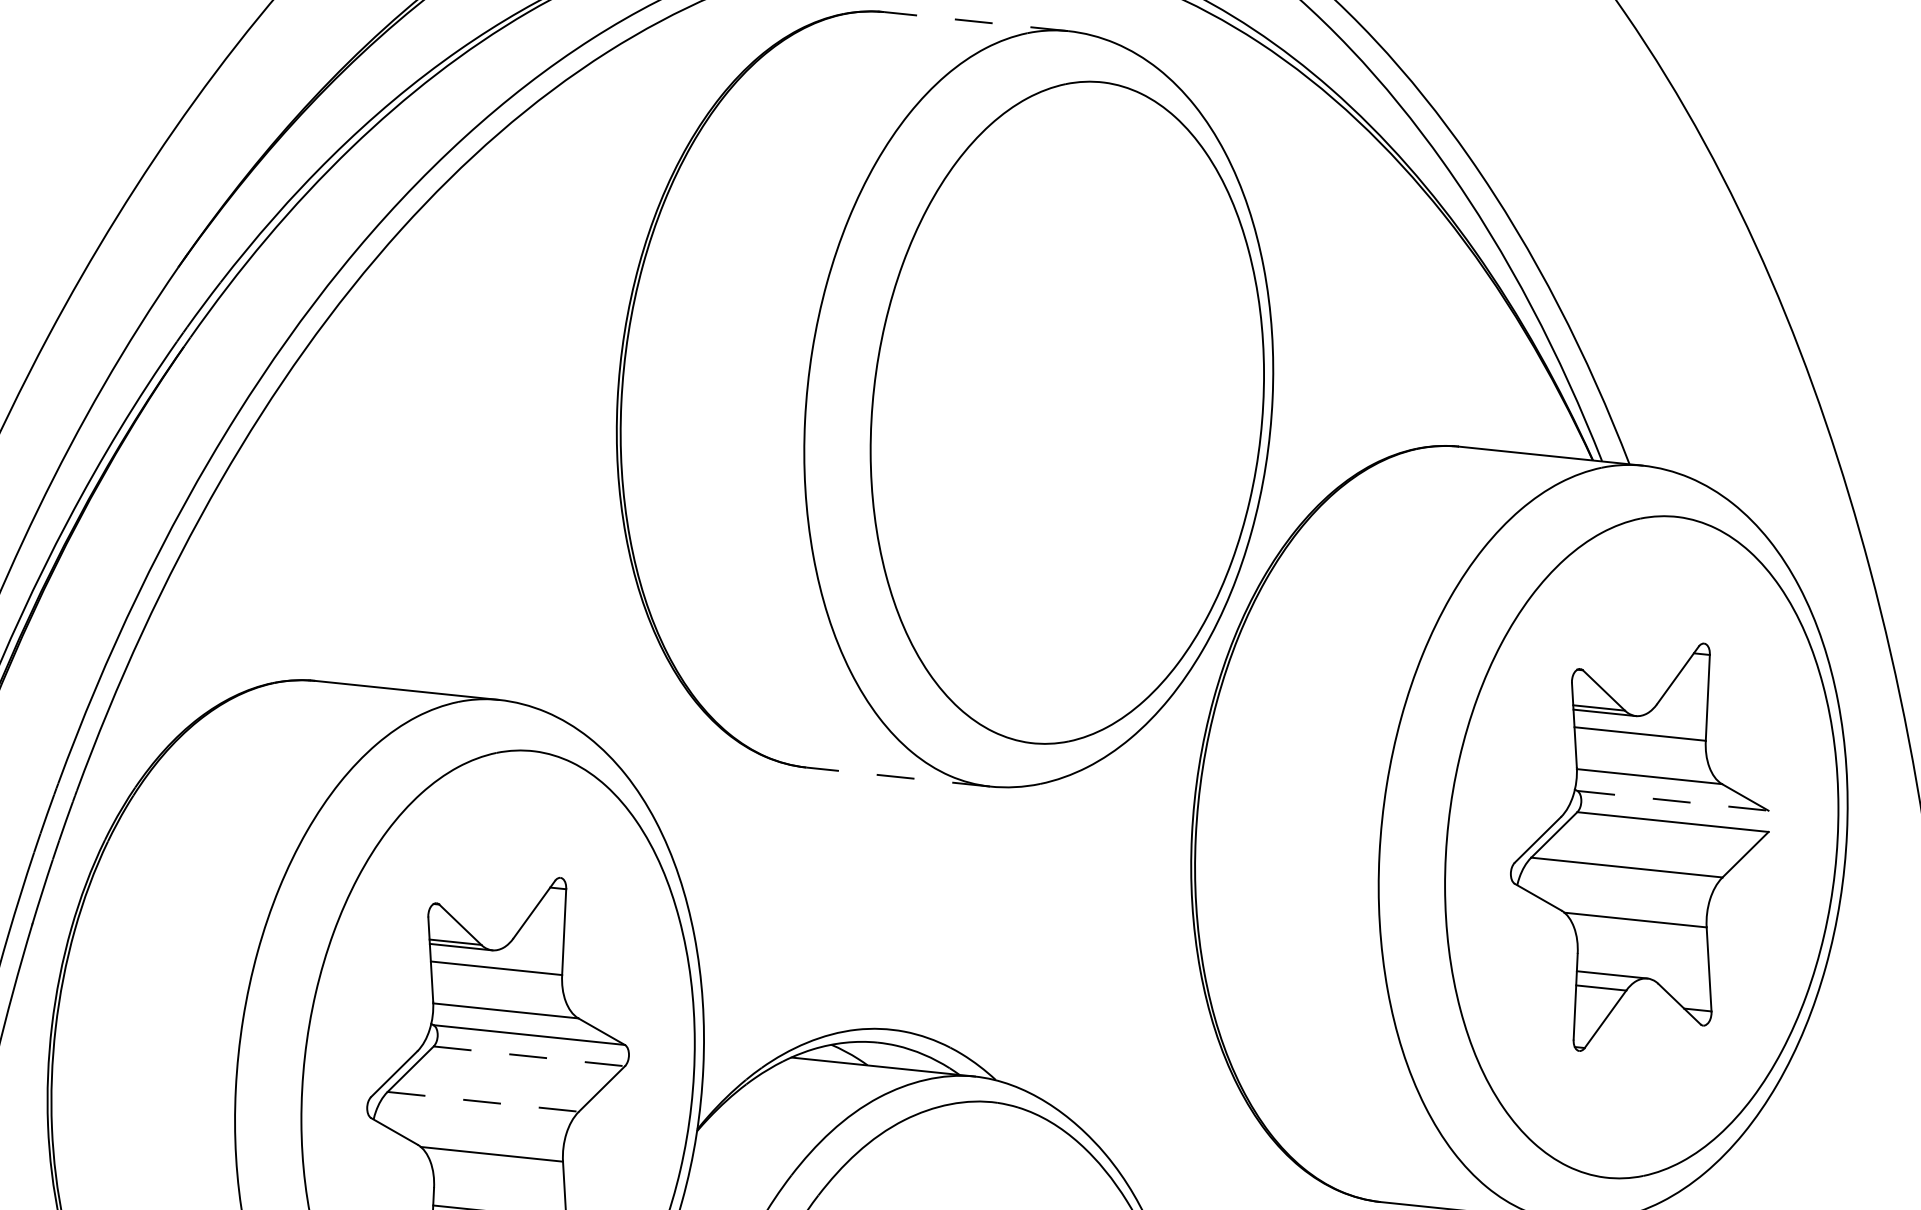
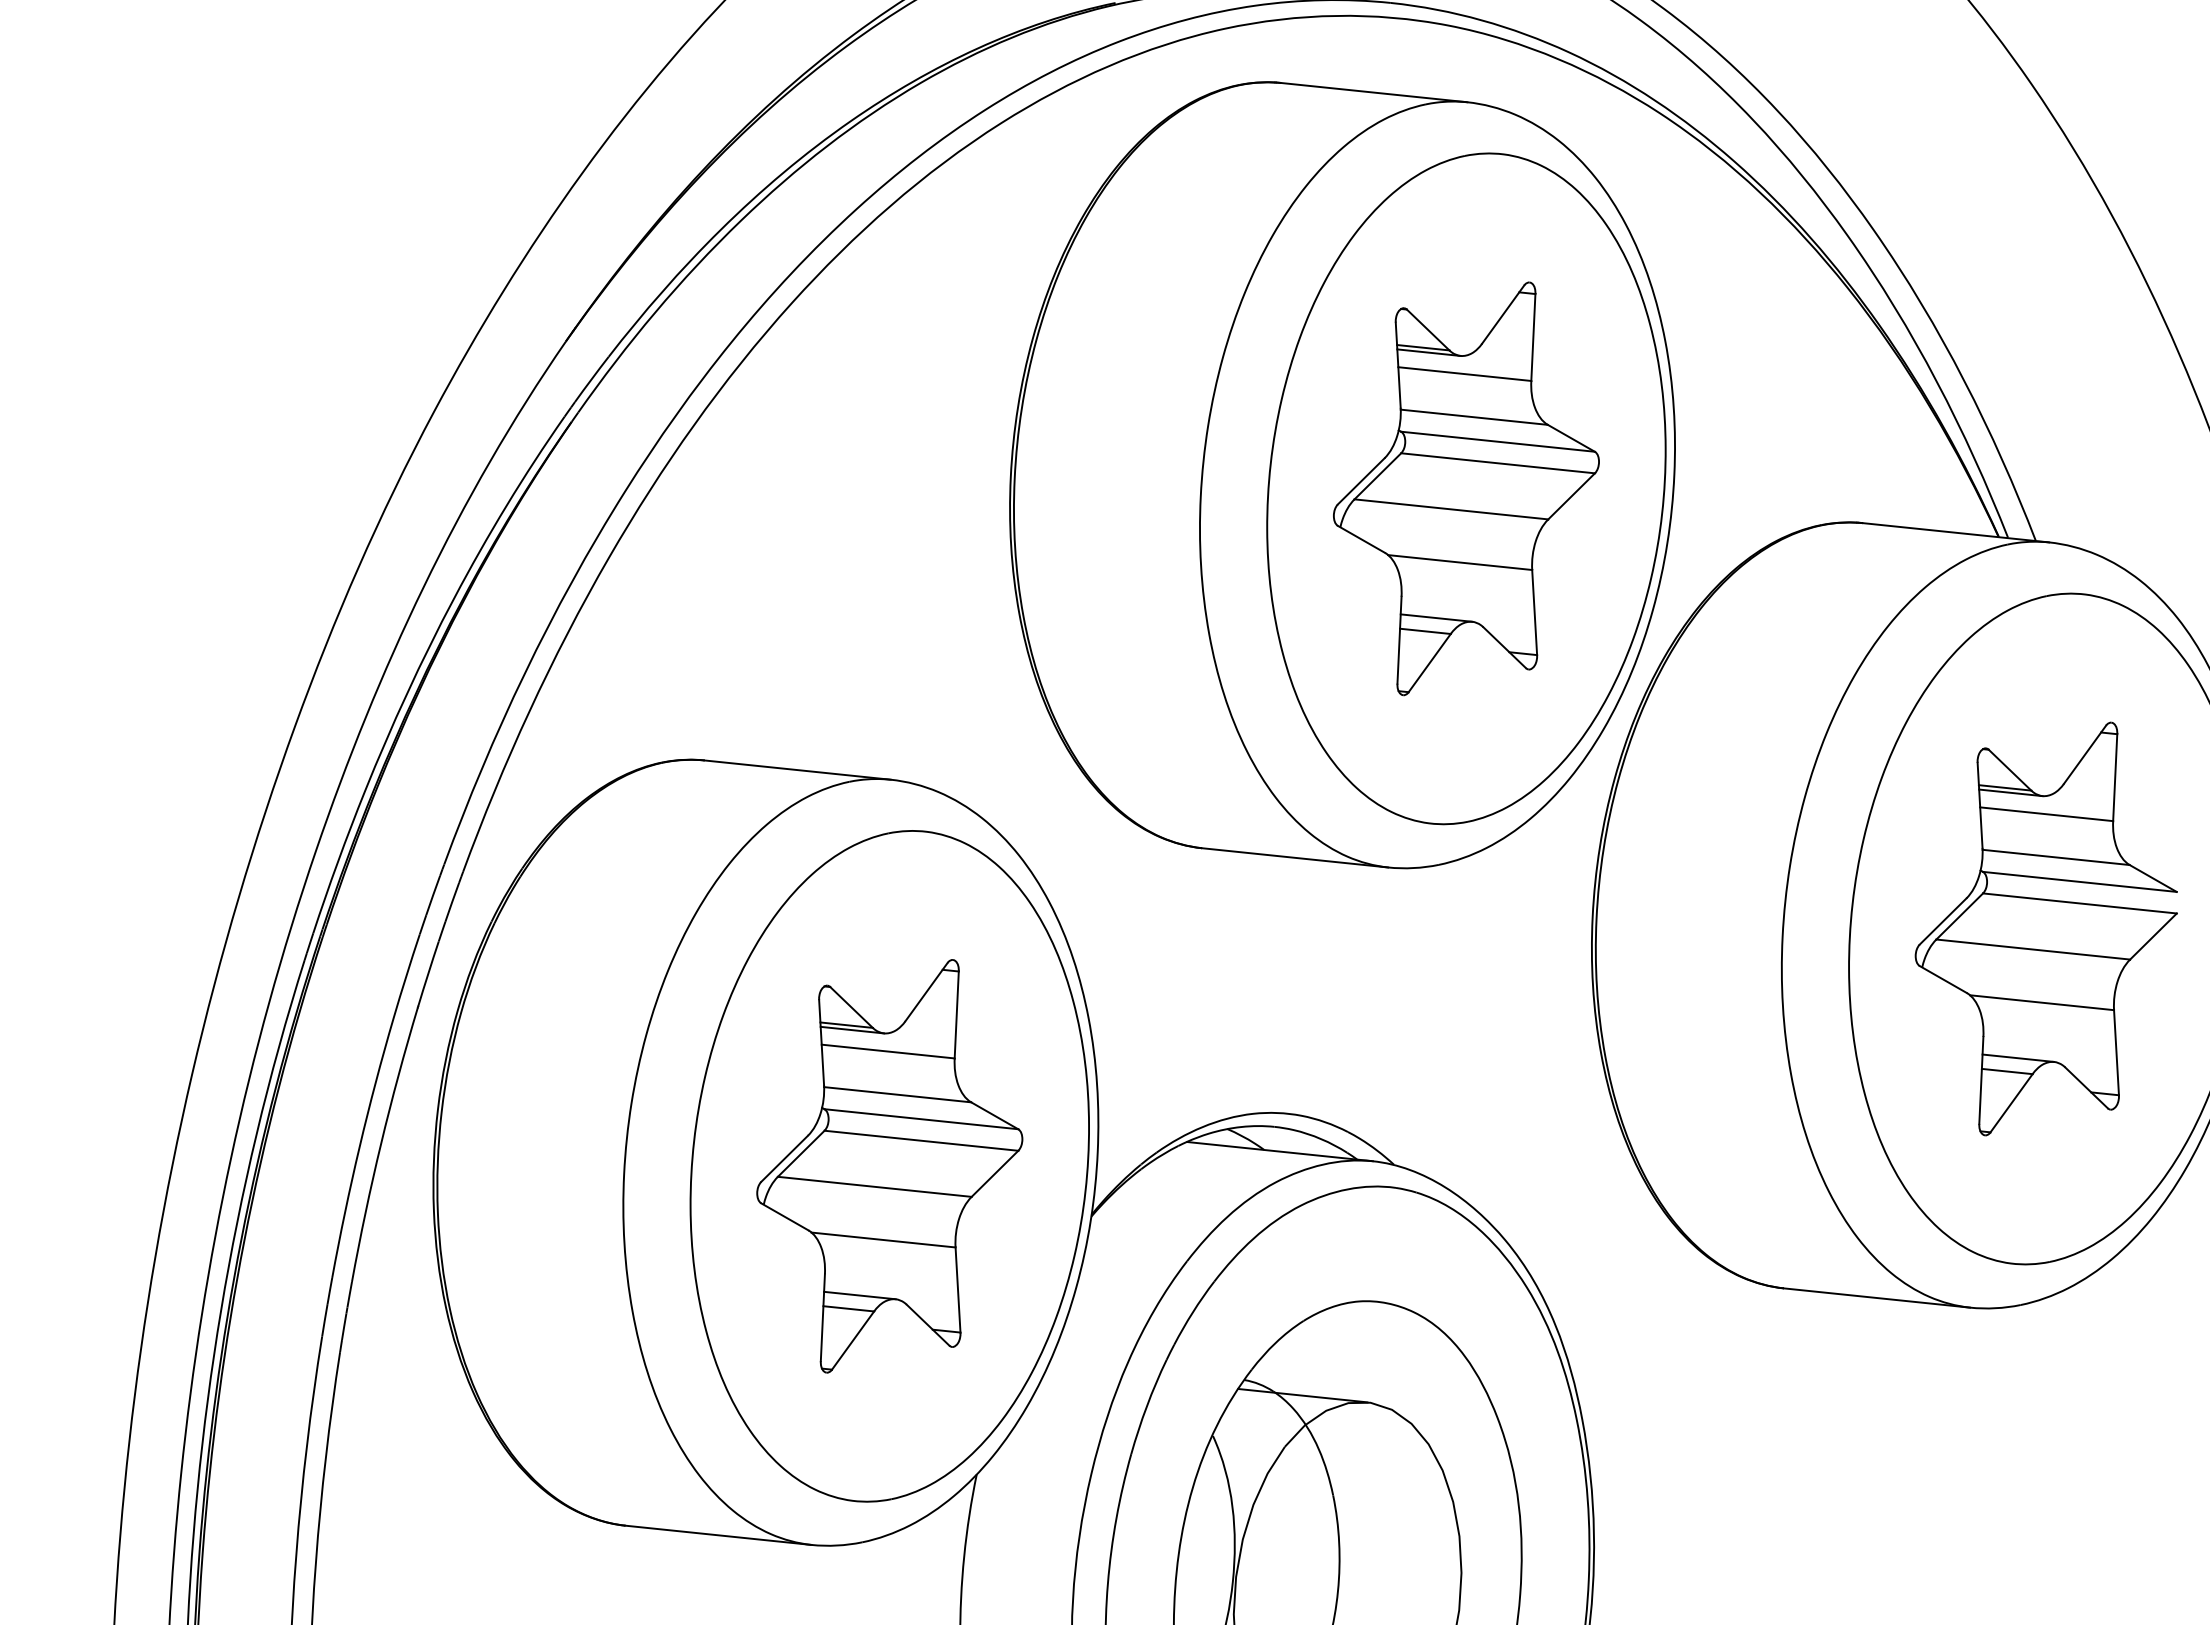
line: (976, 21) -> (1374, 92), dashed -> solid
part: (1067, 412) -> (1466, 488), added
line: (898, 776) -> (1295, 857), dashed -> solid
line: (1673, 800) -> (2080, 881), dashed -> solid
line: (529, 1056) -> (921, 1140), dashed -> solid
line: (483, 1101) -> (875, 1186), dashed -> solid

